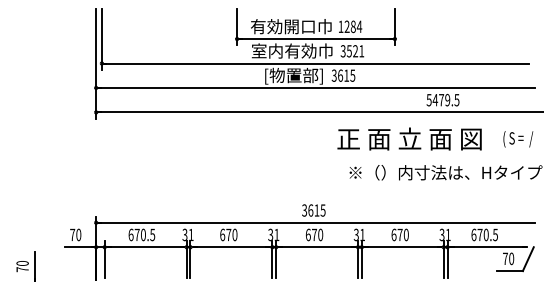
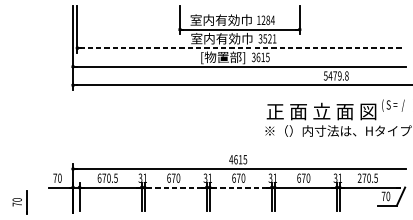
text: (283, 26) -> (215, 20), 有効開口巾 -> 室内有効巾
line: (316, 63) -> (240, 48), solid -> dashed
text: (456, 99) -> (346, 75), 5479.5 -> 5479.8
text: (409, 138) -> (321, 111), moved
text: (304, 210) -> (231, 159), 3615 -> 4615
text: (473, 234) -> (359, 177), 670.5 -> 270.5
line: (231, 247) -> (175, 187), solid -> dashed
line: (317, 247) -> (241, 187), solid -> dashed

